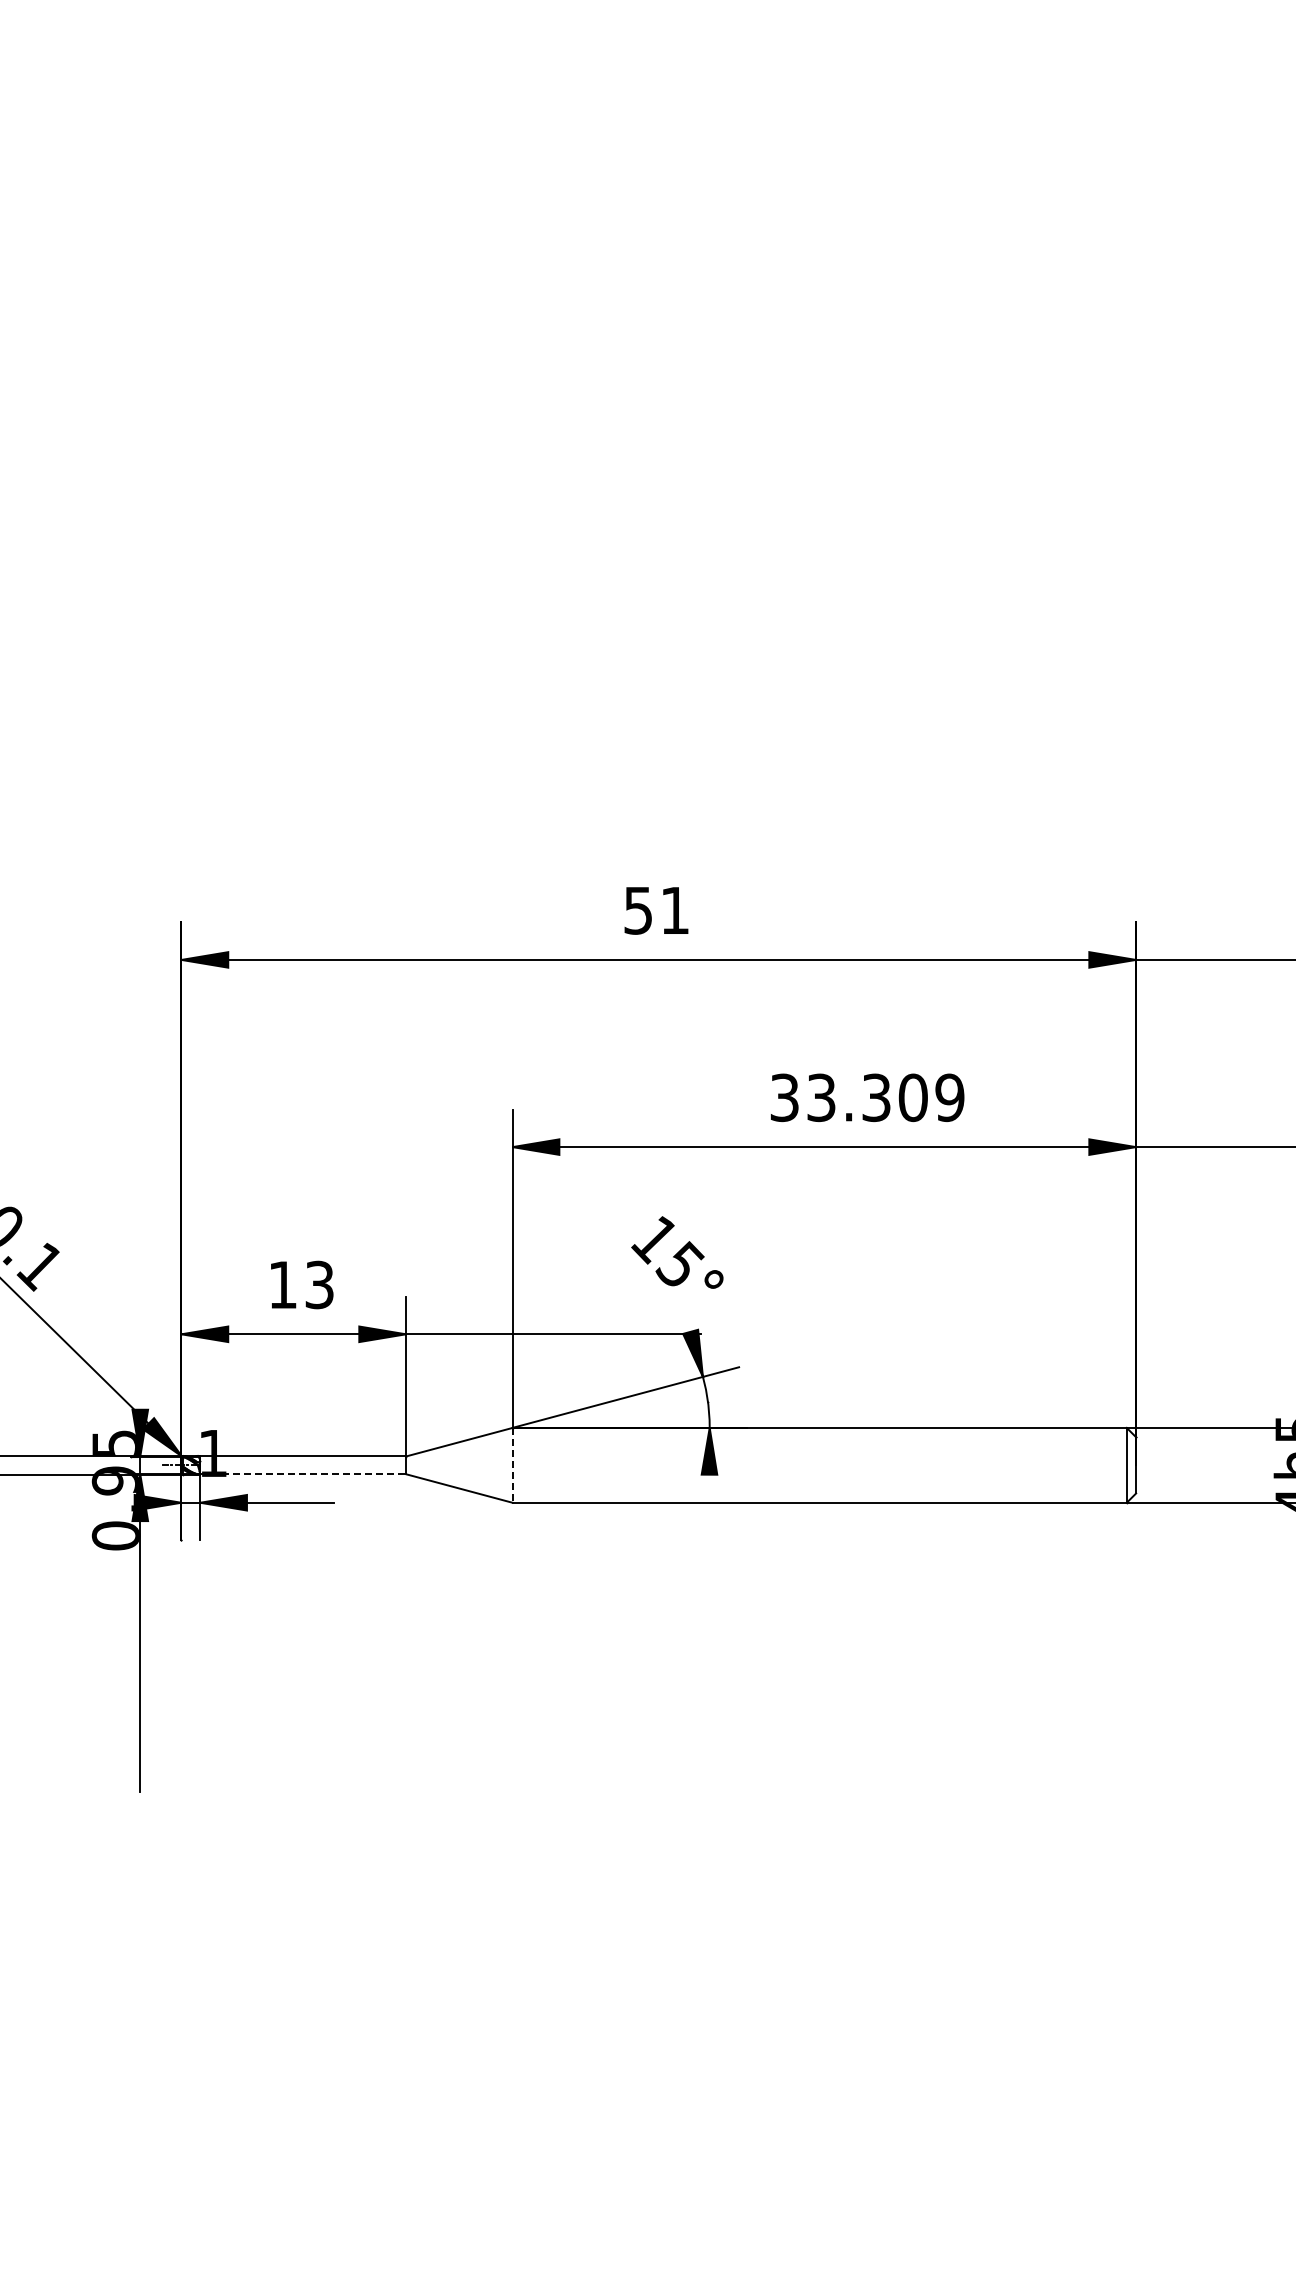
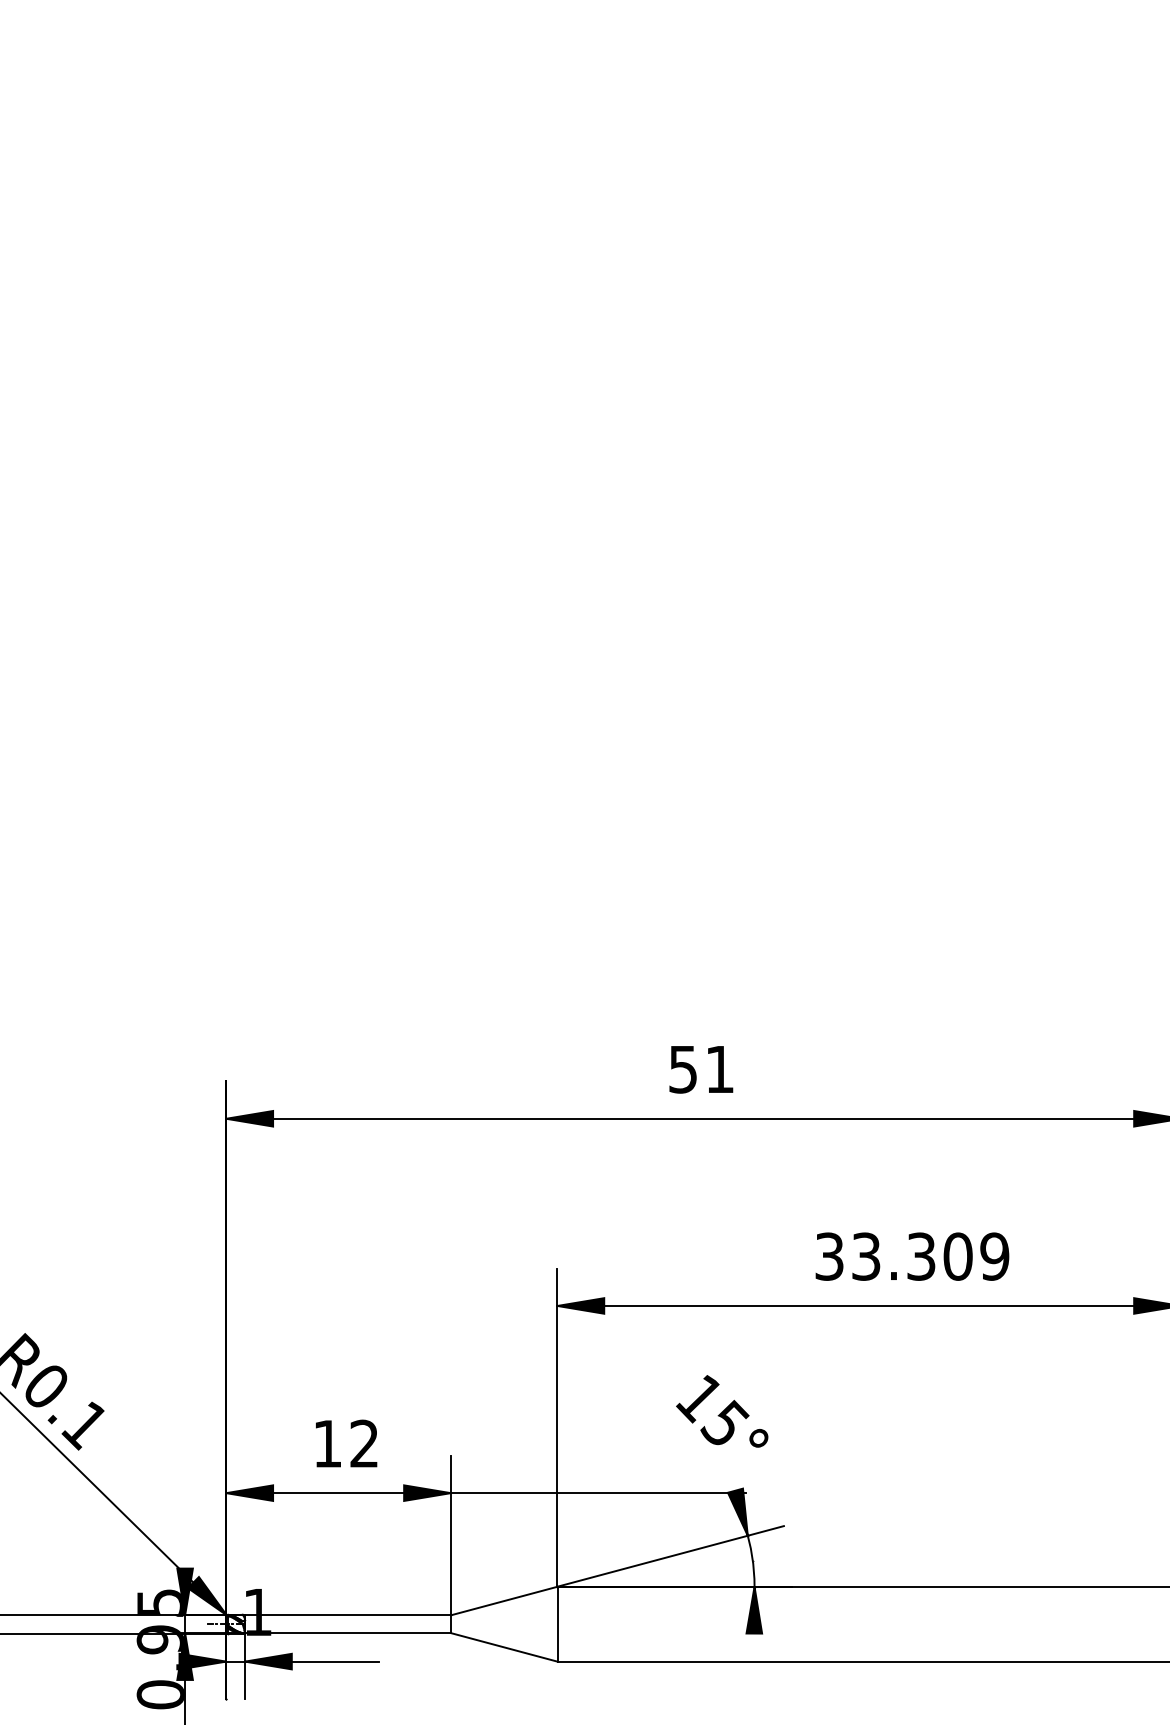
text: (319, 1285) -> (364, 1444), 13 -> 12
line: (512, 1465) -> (557, 1624), dashed -> solid
line: (303, 1474) -> (348, 1633), dashed -> solid

